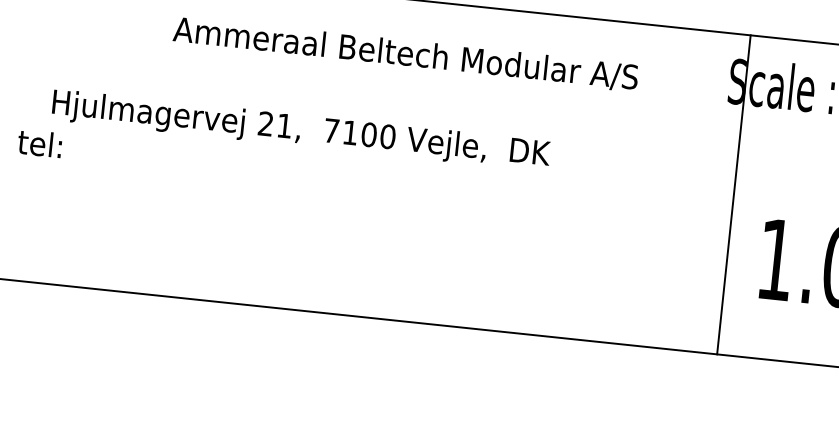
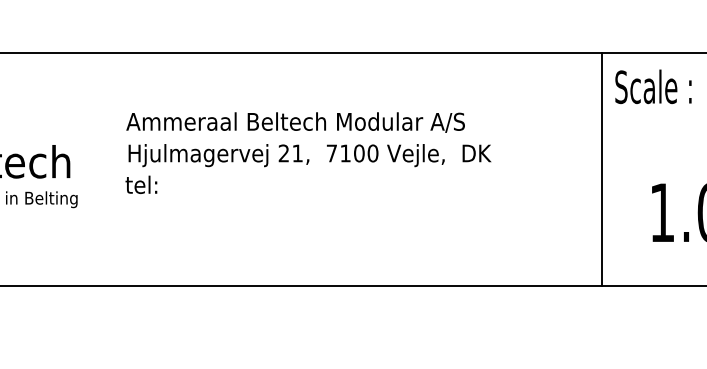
text: (405, 54) -> (295, 122), moved
text: (40, 143) -> (141, 184), moved
line: (734, 194) -> (602, 168), moved

